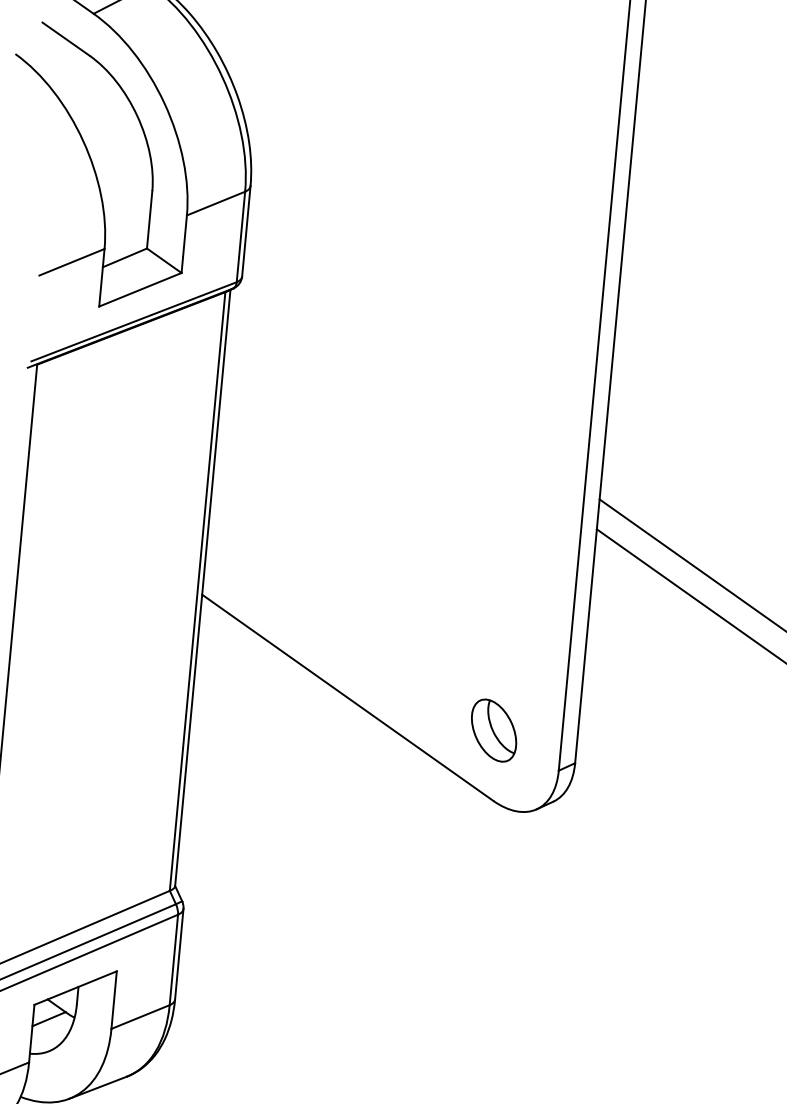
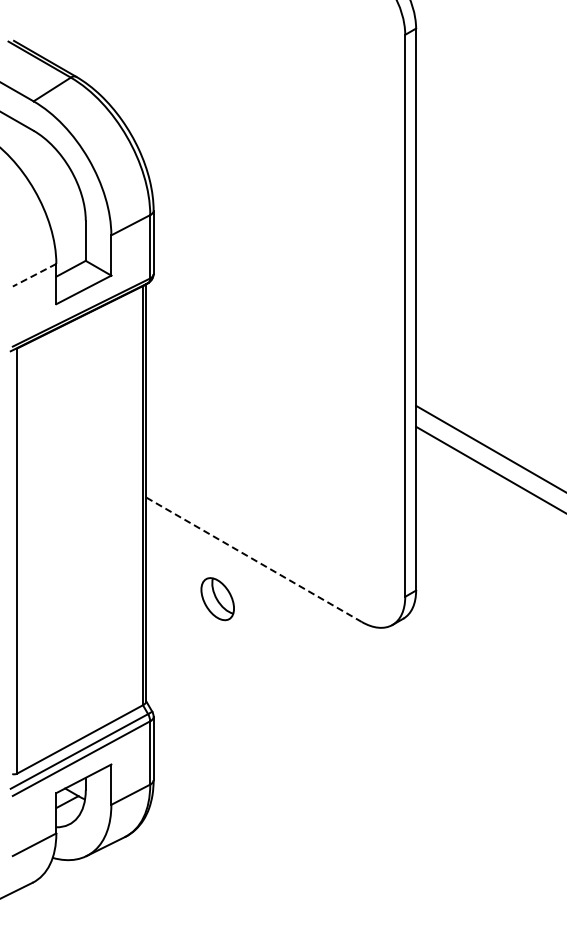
line: (71, 262) -> (34, 275), solid -> dashed
line: (348, 698) -> (254, 560), solid -> dashed
part: (493, 731) -> (217, 599), moved

